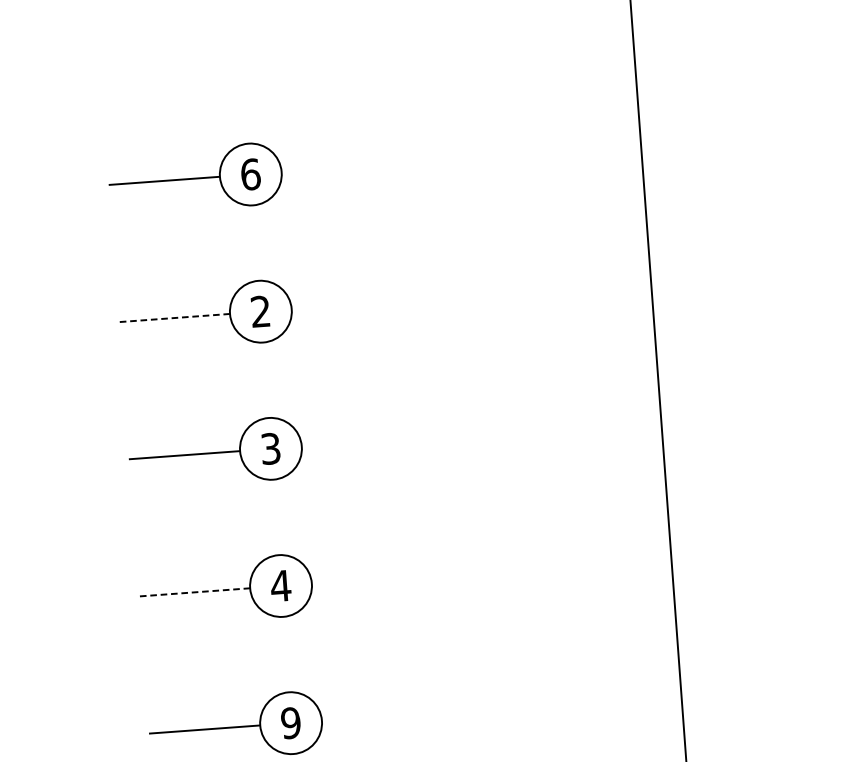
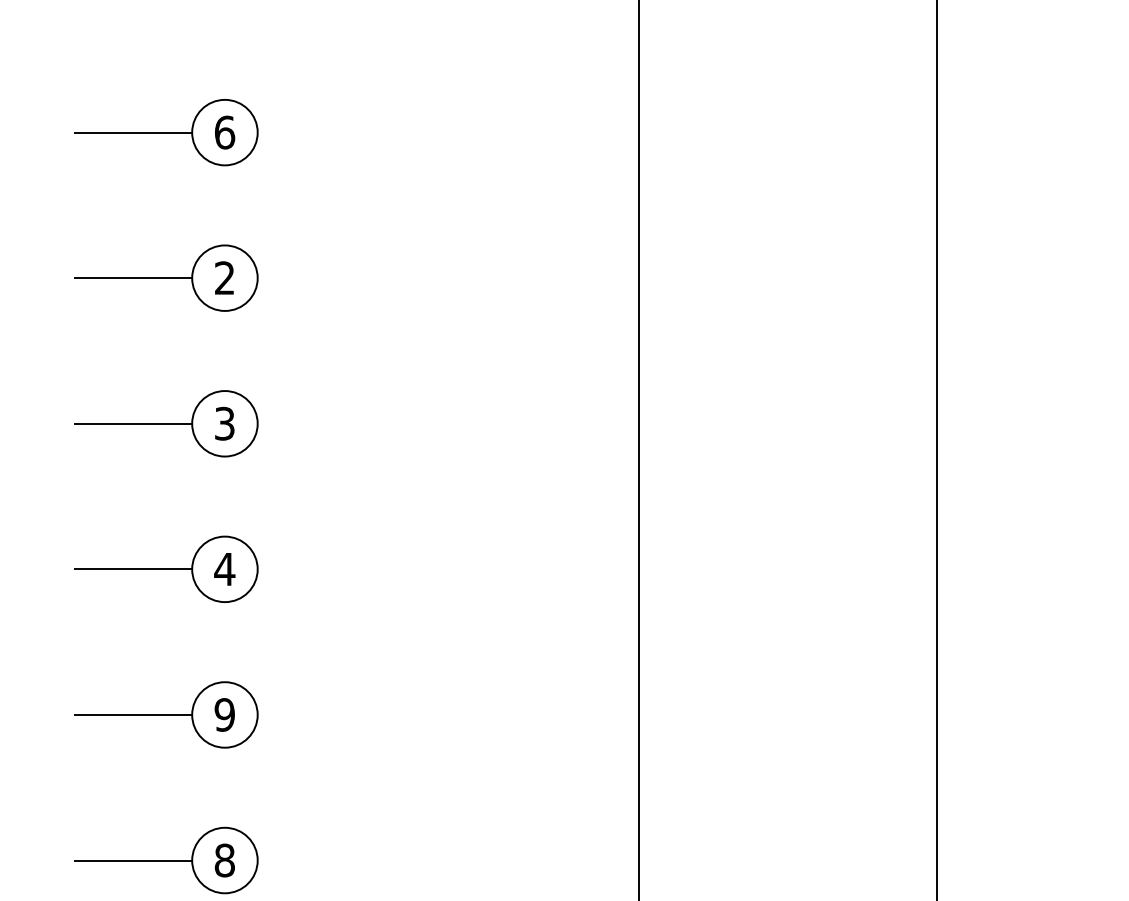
line: (173, 318) -> (132, 278), dashed -> solid
line: (193, 592) -> (132, 569), dashed -> solid

